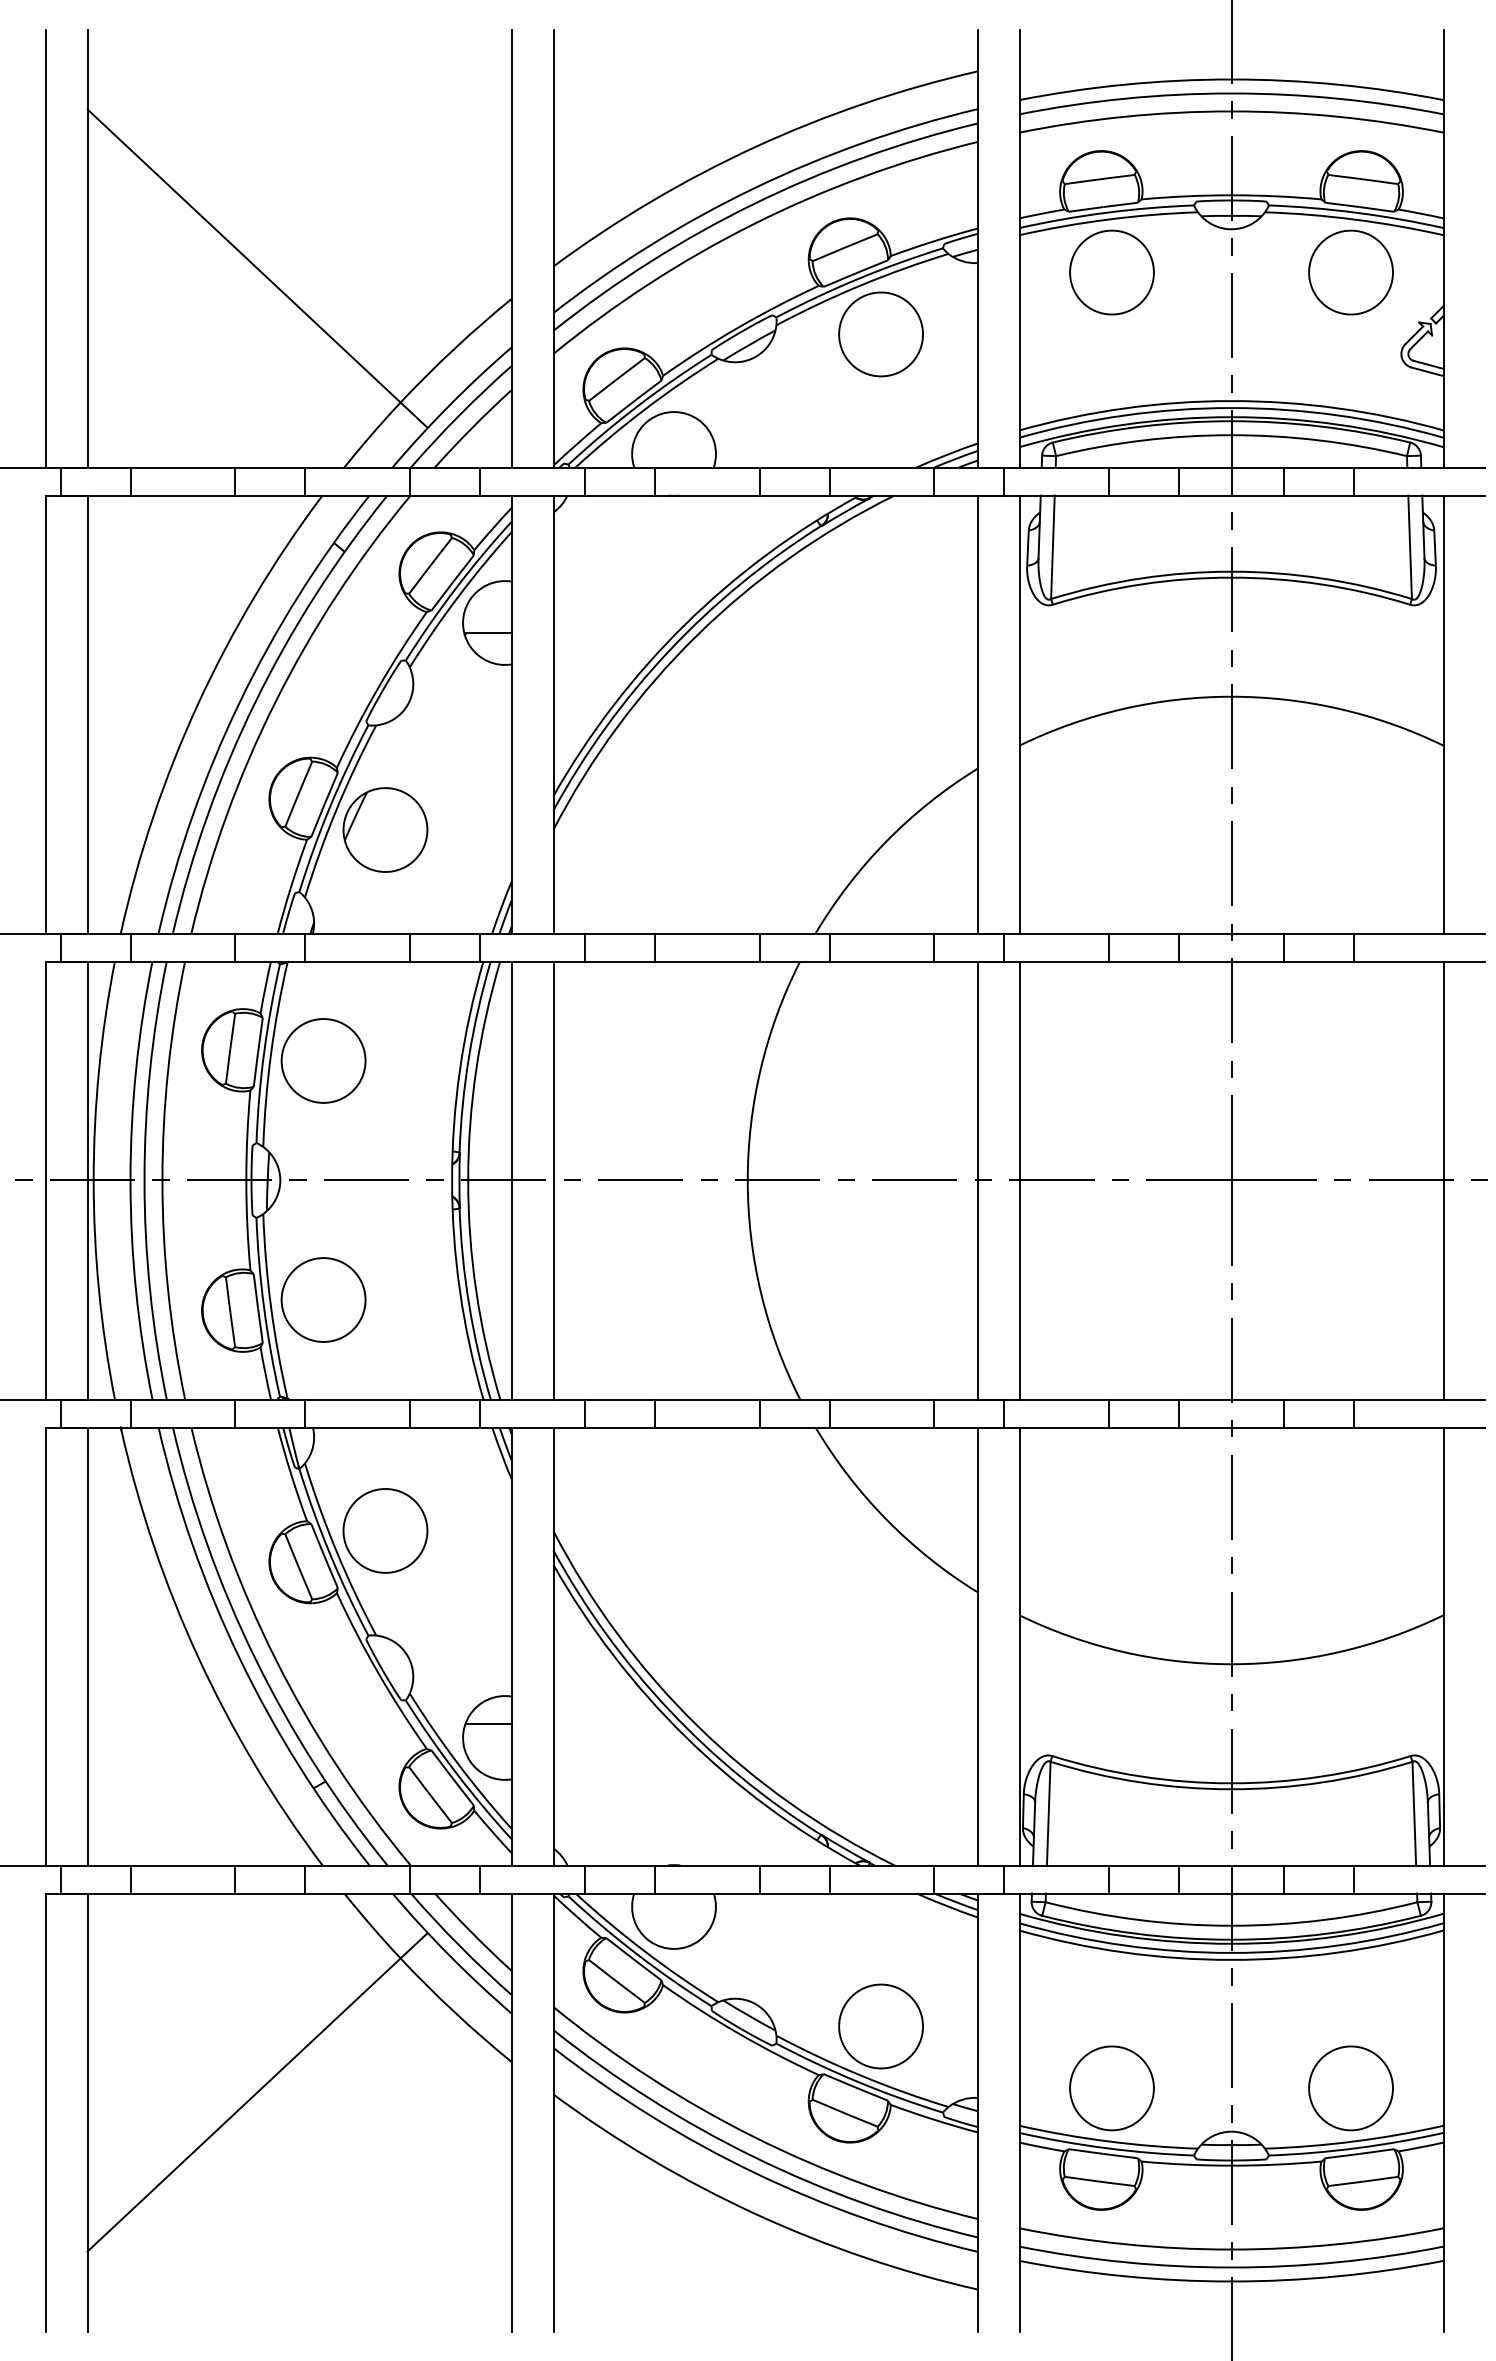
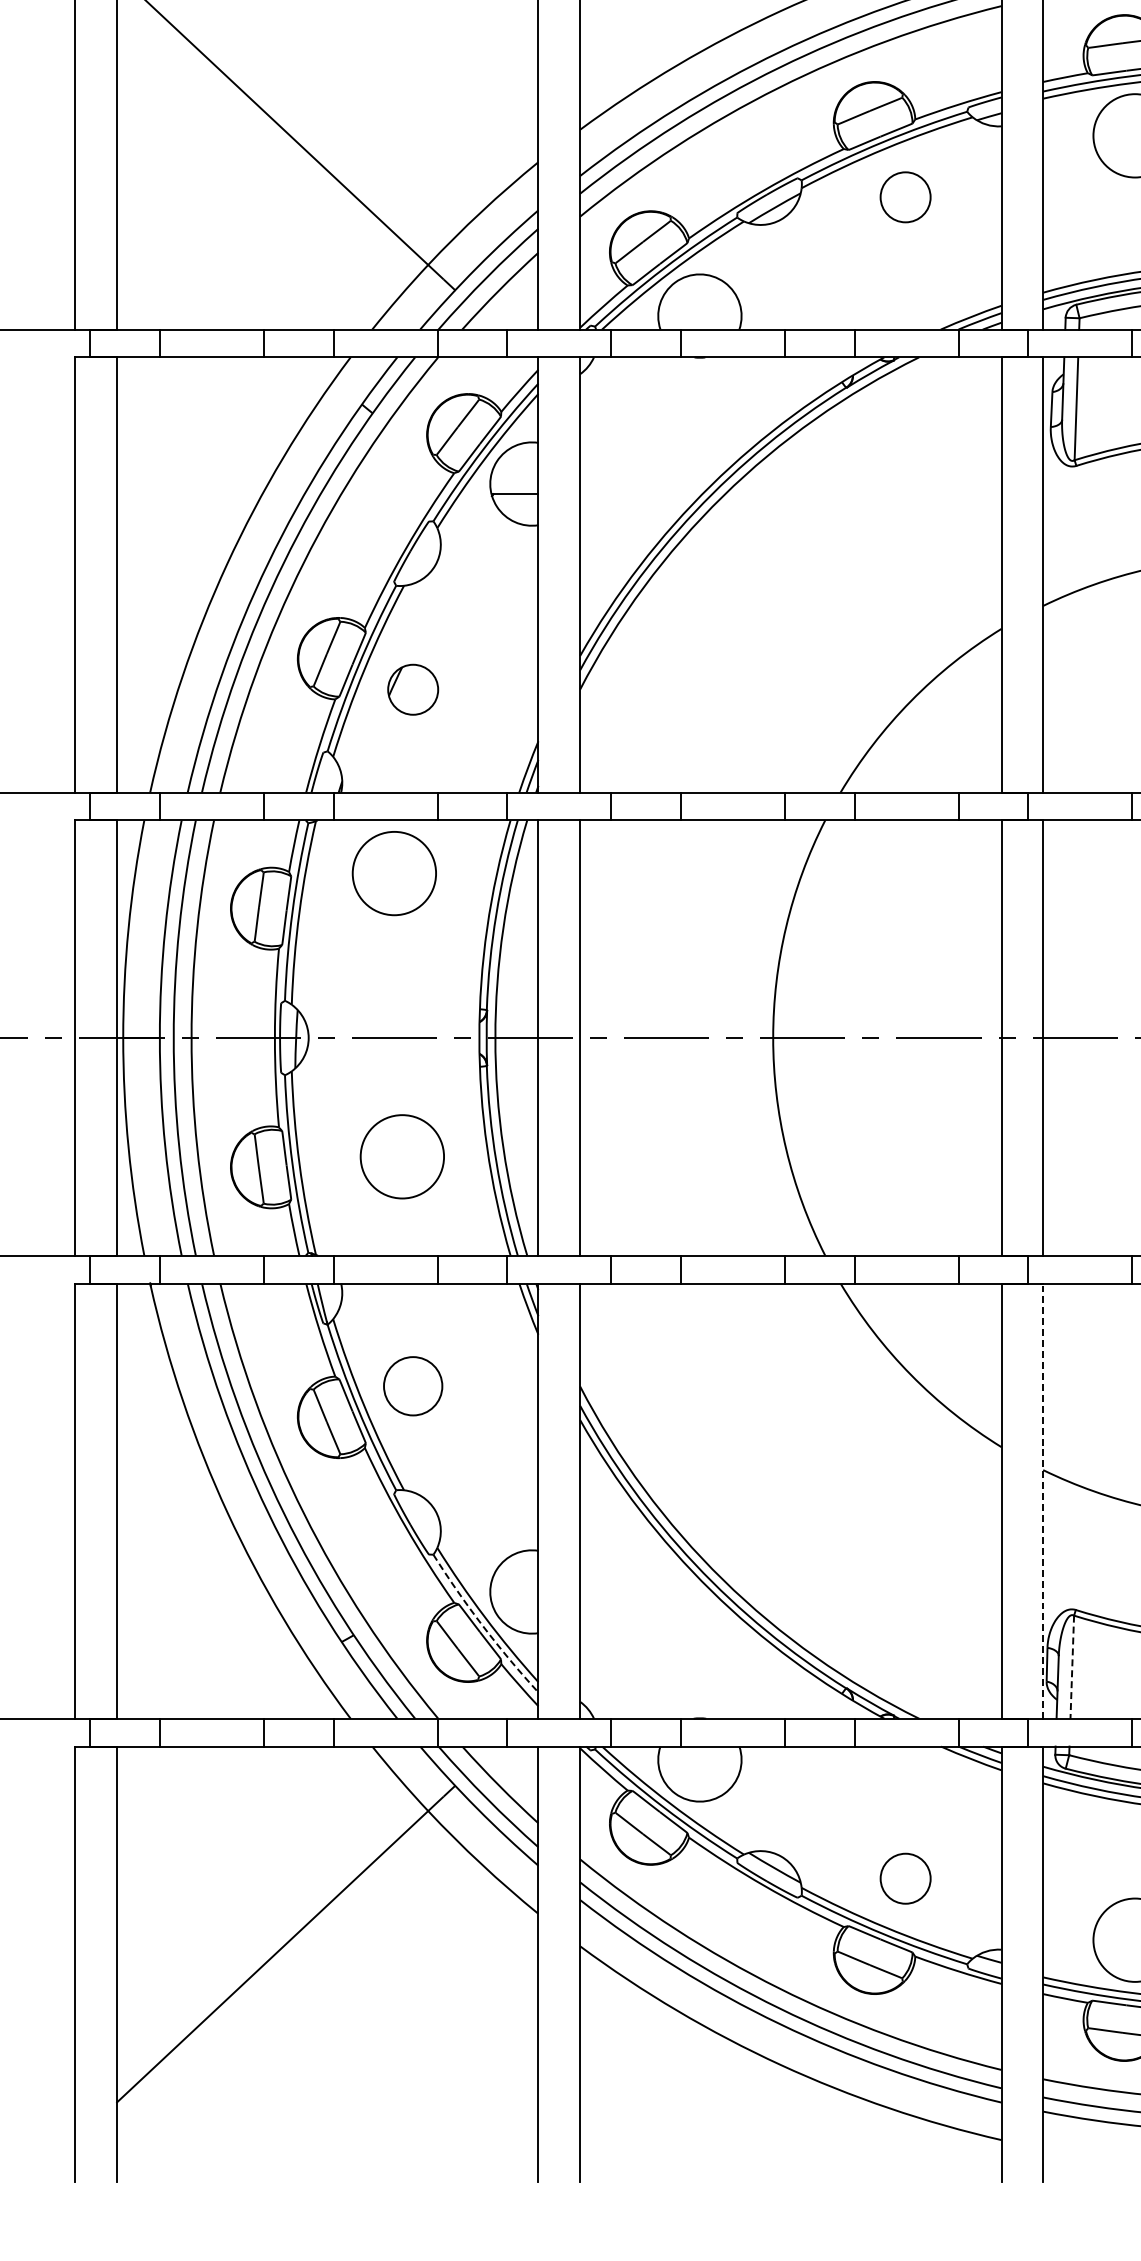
circle: (880, 334) -> (905, 197), size x0.6
part: (385, 829) -> (413, 689), size x0.6
circle: (323, 1060) -> (394, 873), moved
circle: (323, 1299) -> (402, 1156), moved
circle: (385, 1530) -> (413, 1385), size x0.7
line: (1019, 1646) -> (1043, 1501), solid -> dashed
line: (488, 1723) -> (515, 1577), removed
arc: (455, 1772) -> (482, 1626), solid -> dashed
line: (1048, 1813) -> (1072, 1667), solid -> dashed
circle: (881, 2026) -> (906, 1878), size x0.6

